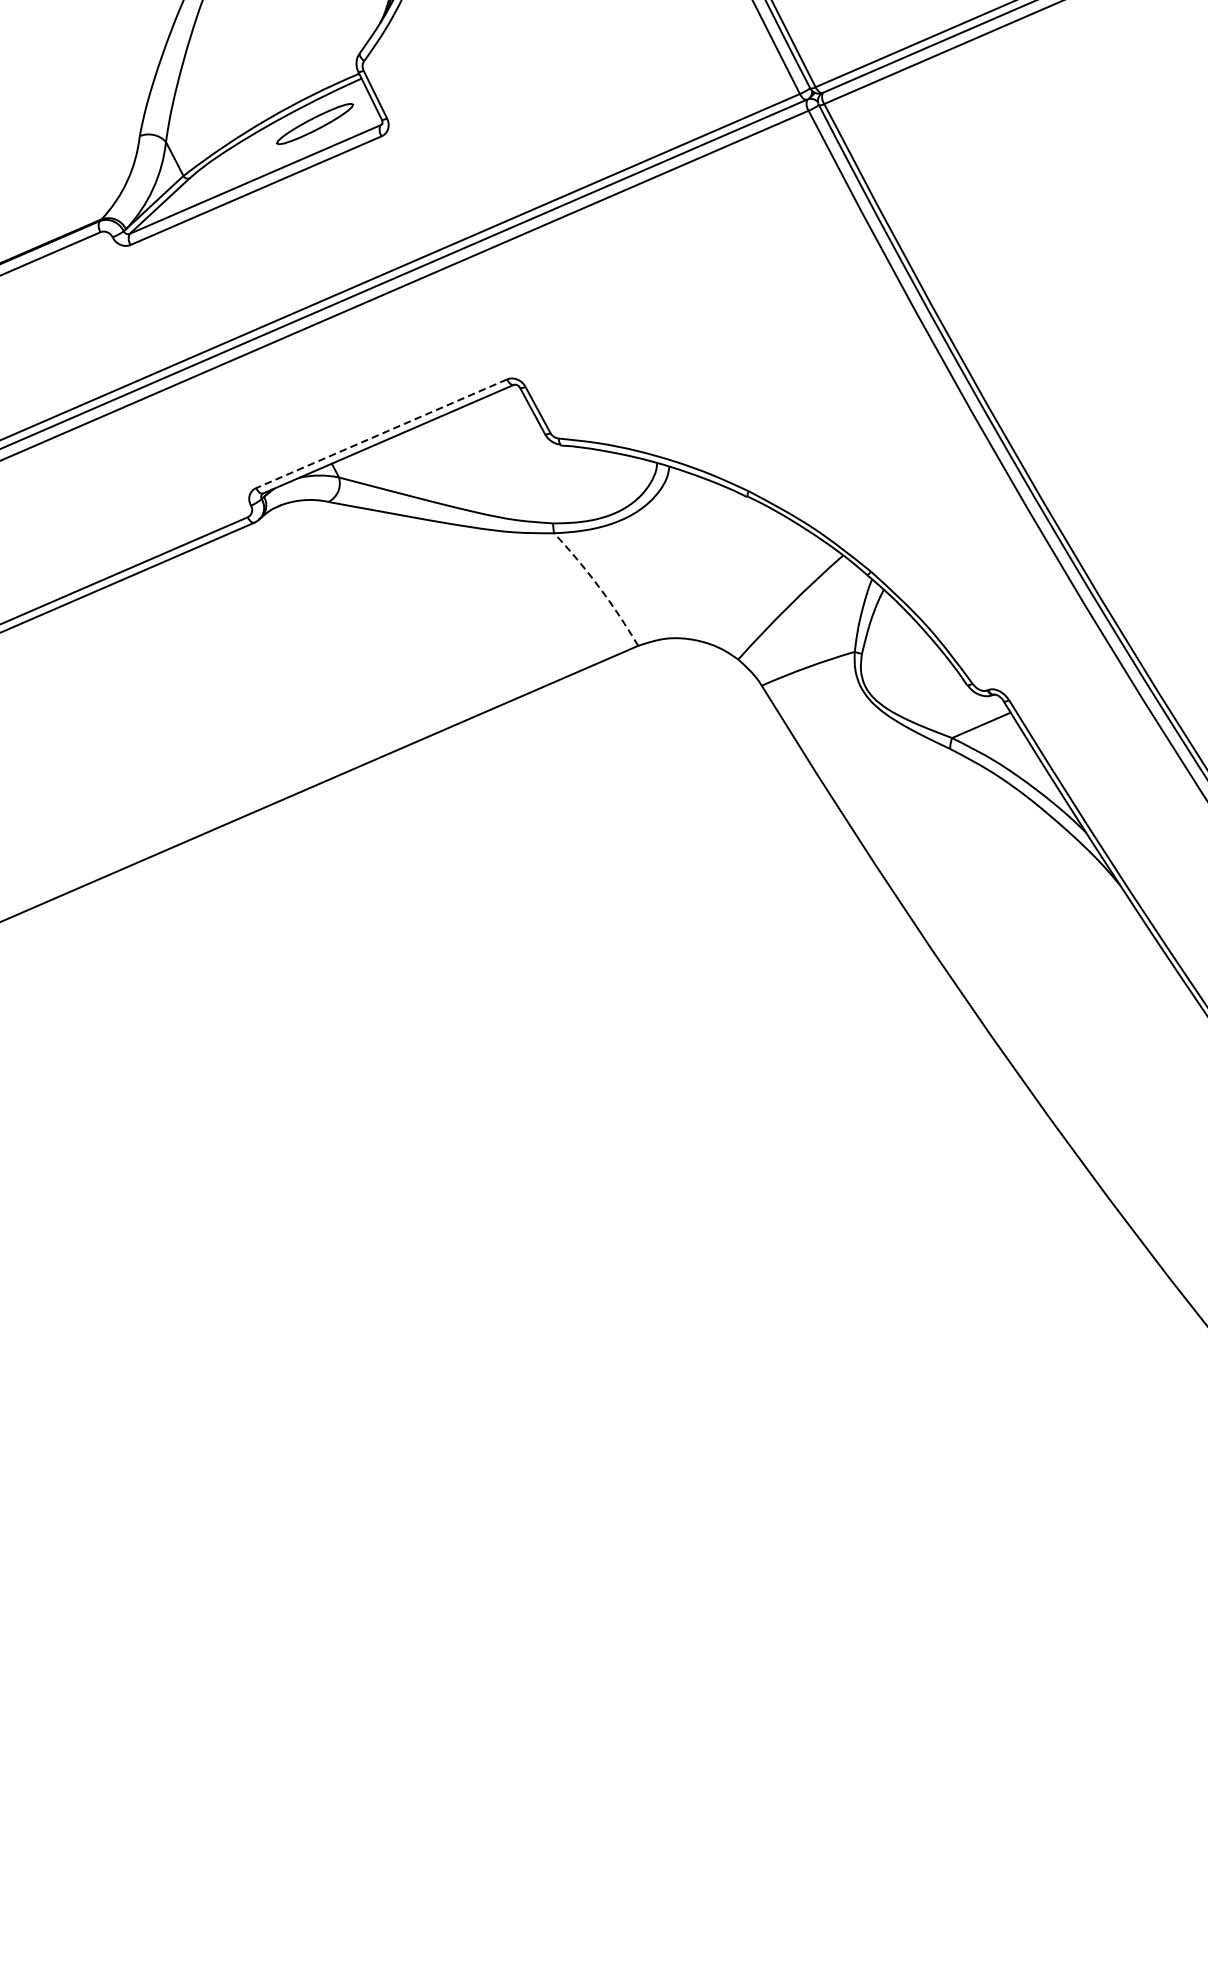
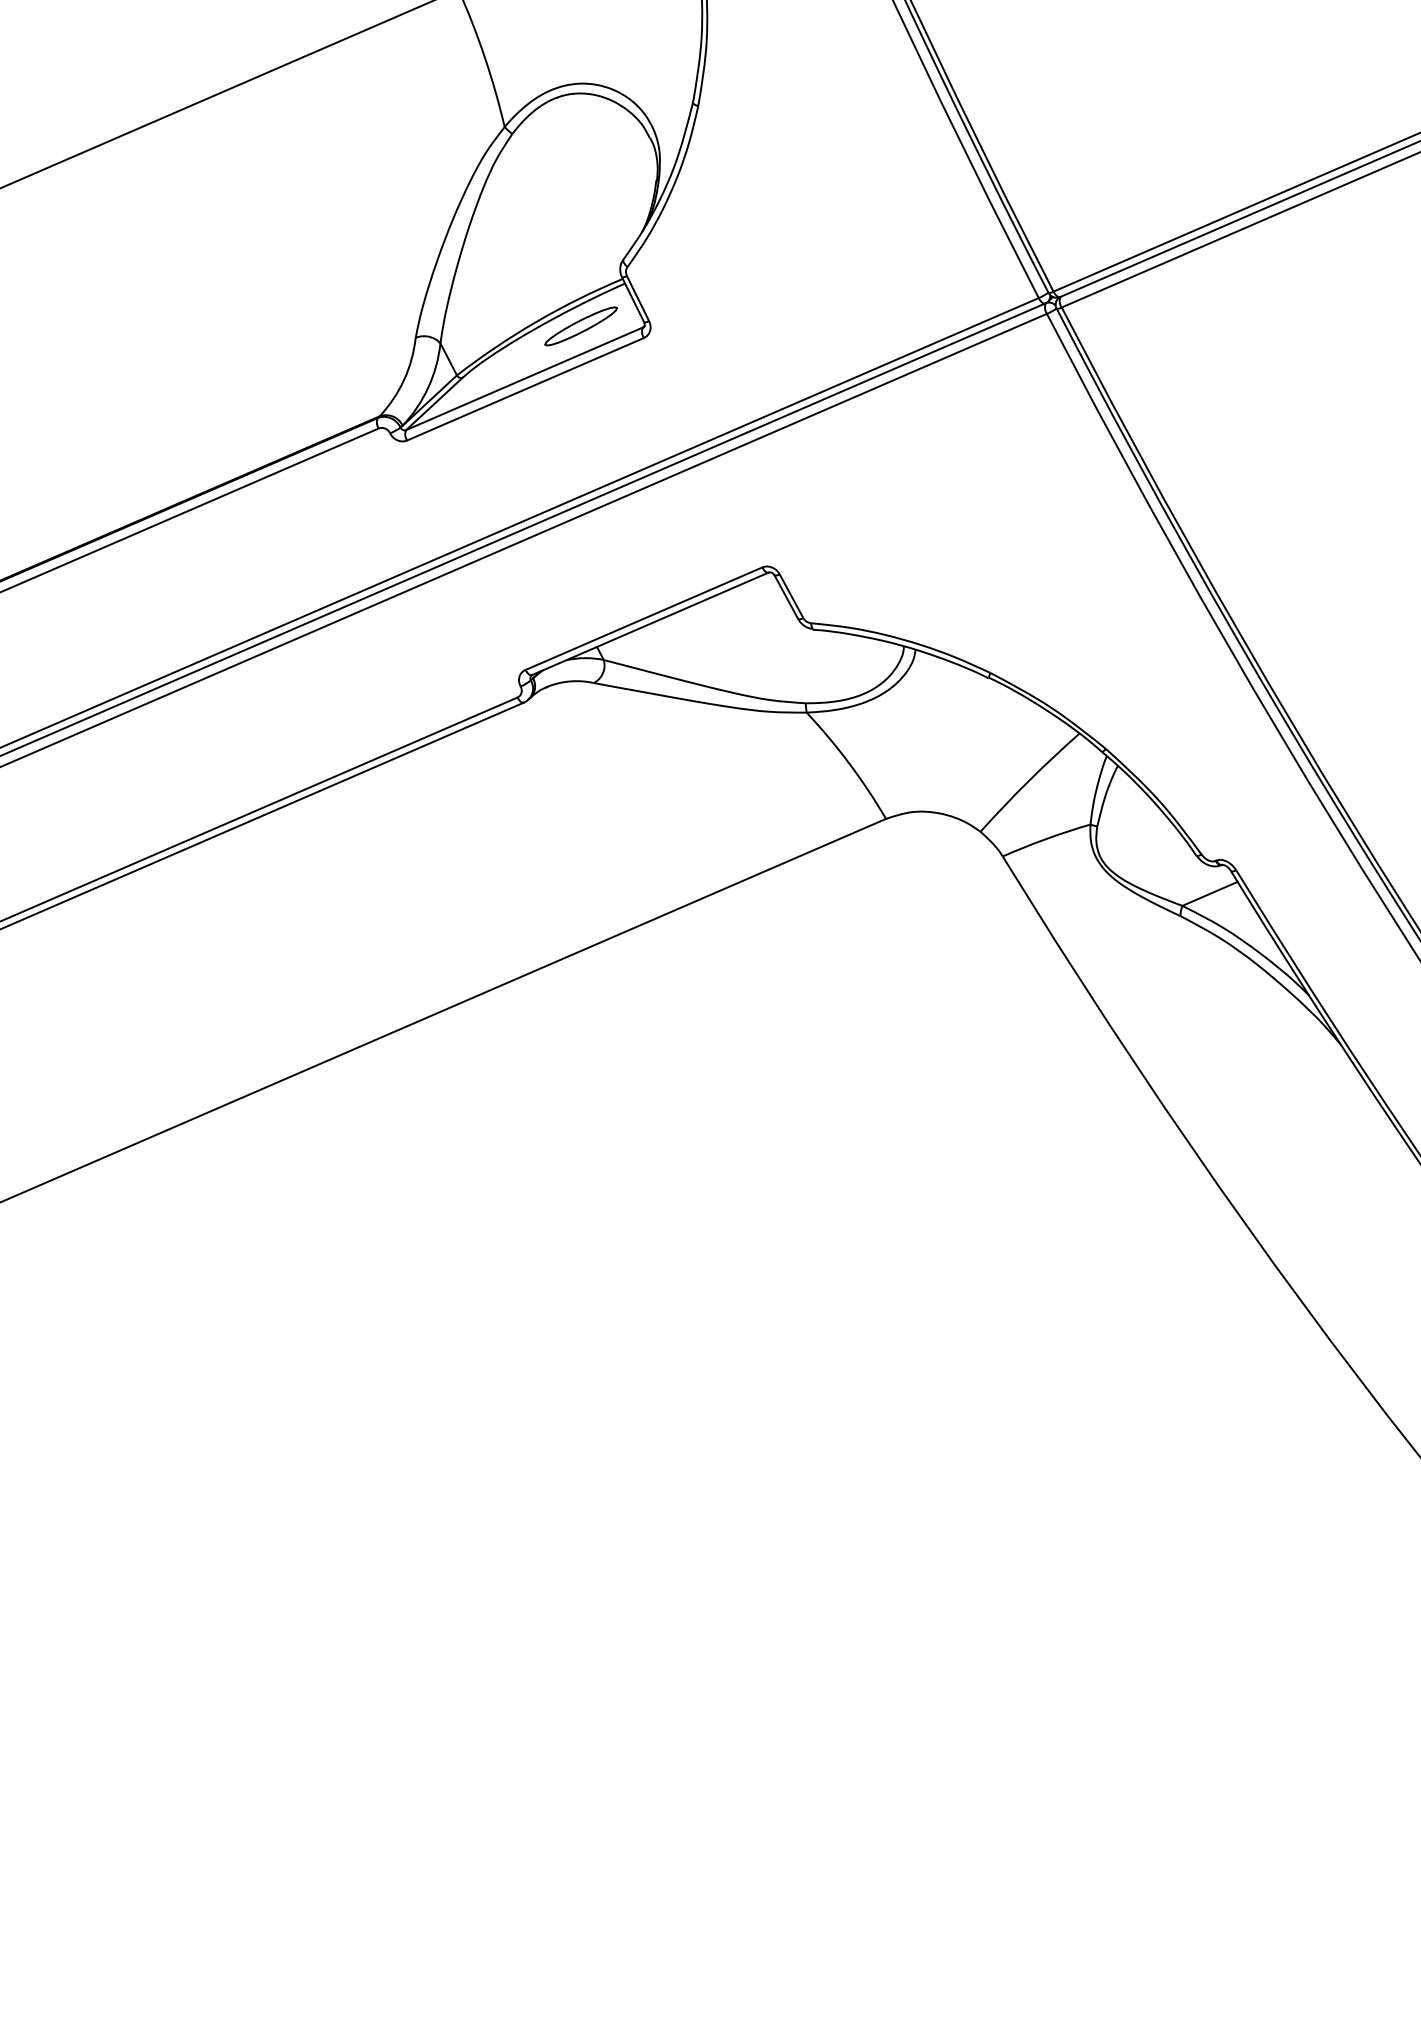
line: (381, 433) -> (643, 618), dashed -> solid
arc: (599, 587) -> (849, 763), dashed -> solid

